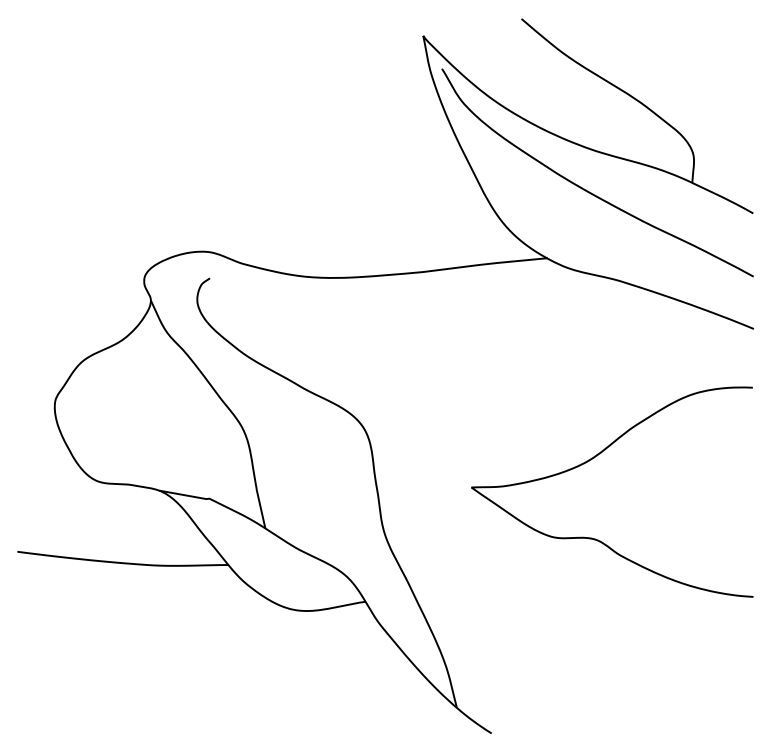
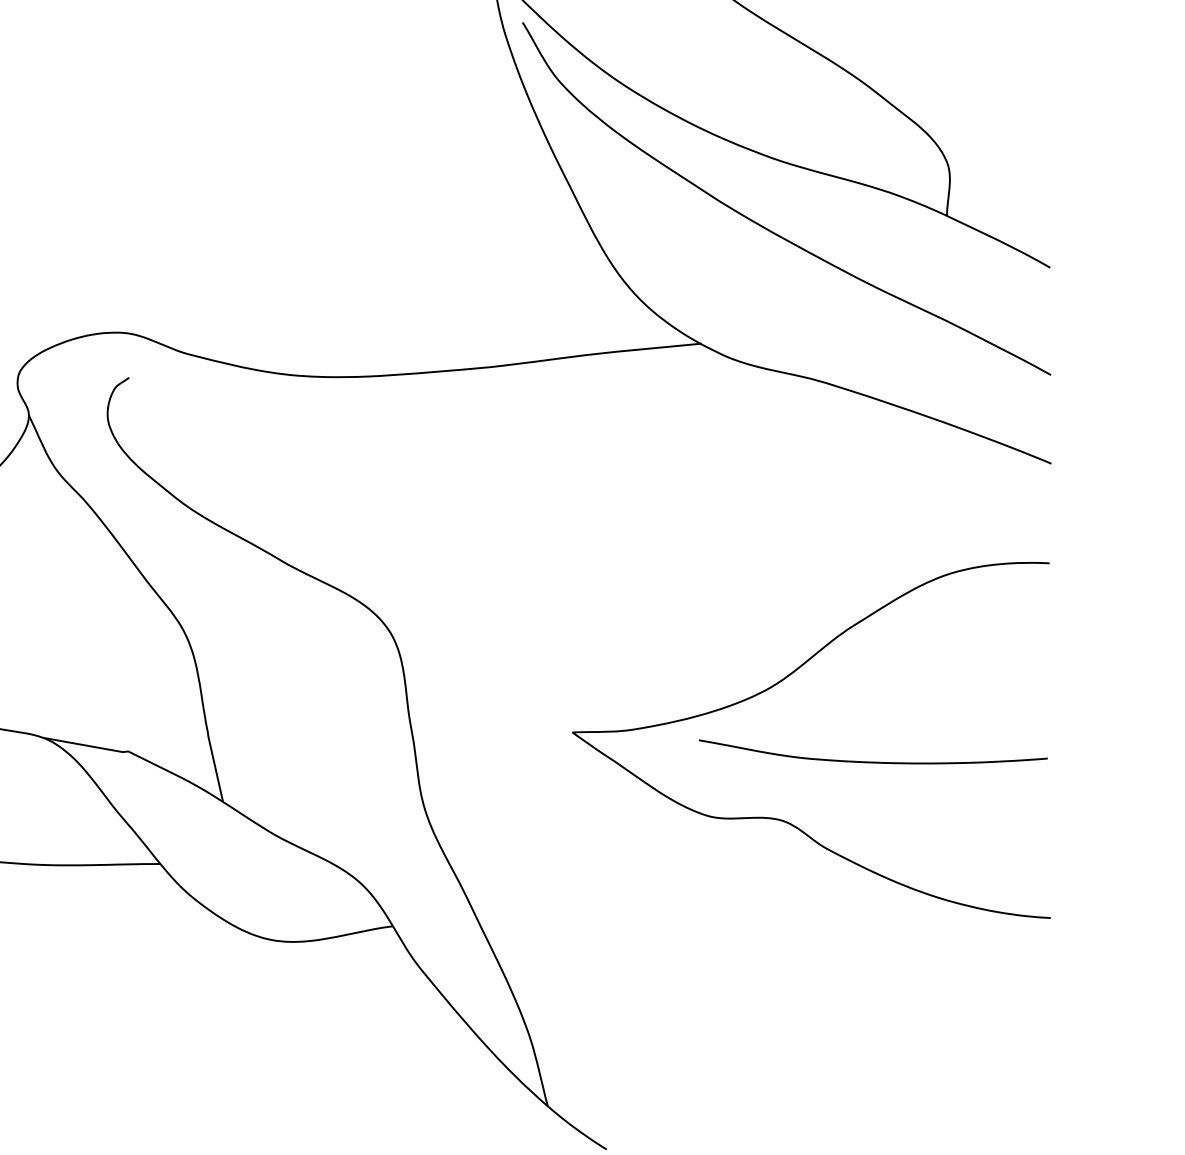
curve: (648, 504) -> (872, 761), added

